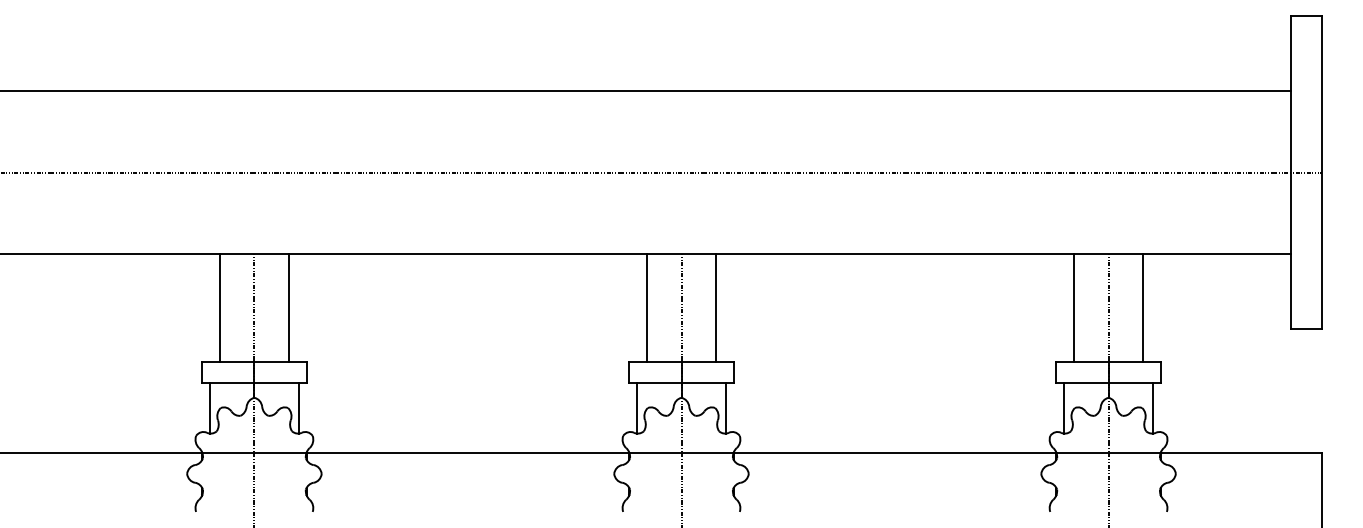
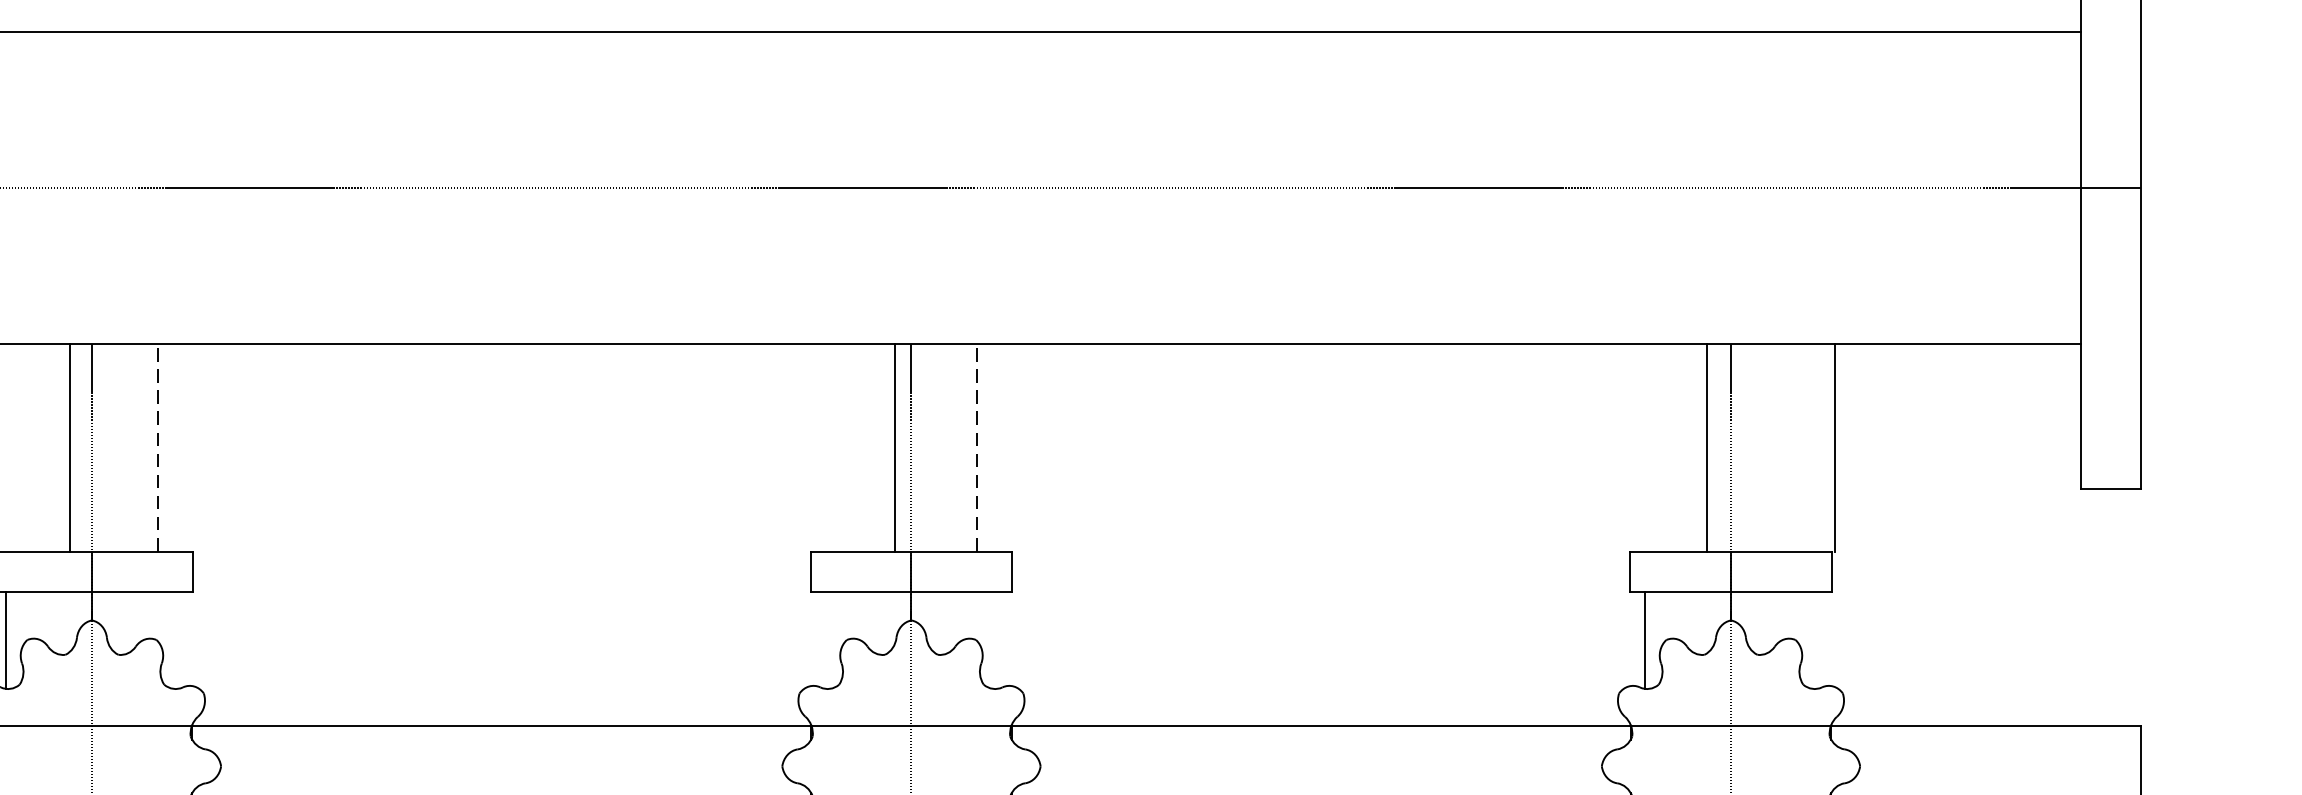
line: (220, 307) -> (71, 447), moved
line: (647, 307) -> (896, 447), moved
line: (1074, 307) -> (1707, 447), moved
line: (1142, 307) -> (1834, 447), moved
line: (288, 308) -> (157, 448), solid -> dashed
line: (715, 308) -> (976, 448), solid -> dashed
line: (299, 408) -> (178, 640), removed
line: (636, 408) -> (825, 640), removed
line: (726, 408) -> (997, 640), removed
line: (1153, 408) -> (1817, 640), removed

